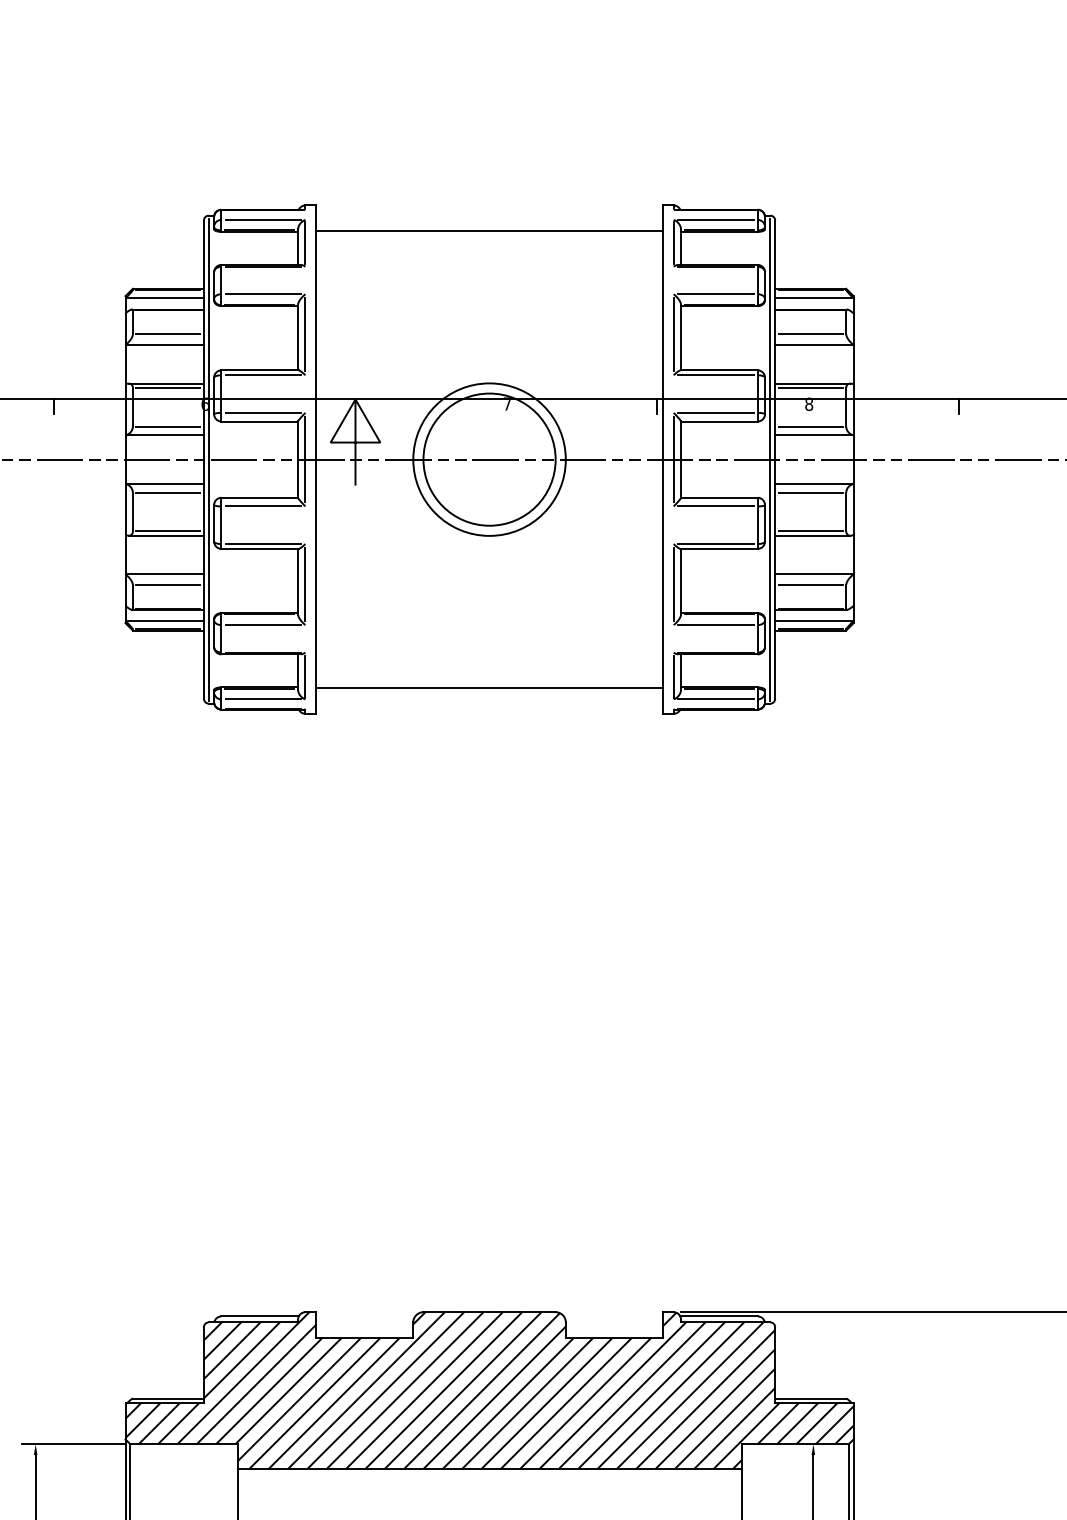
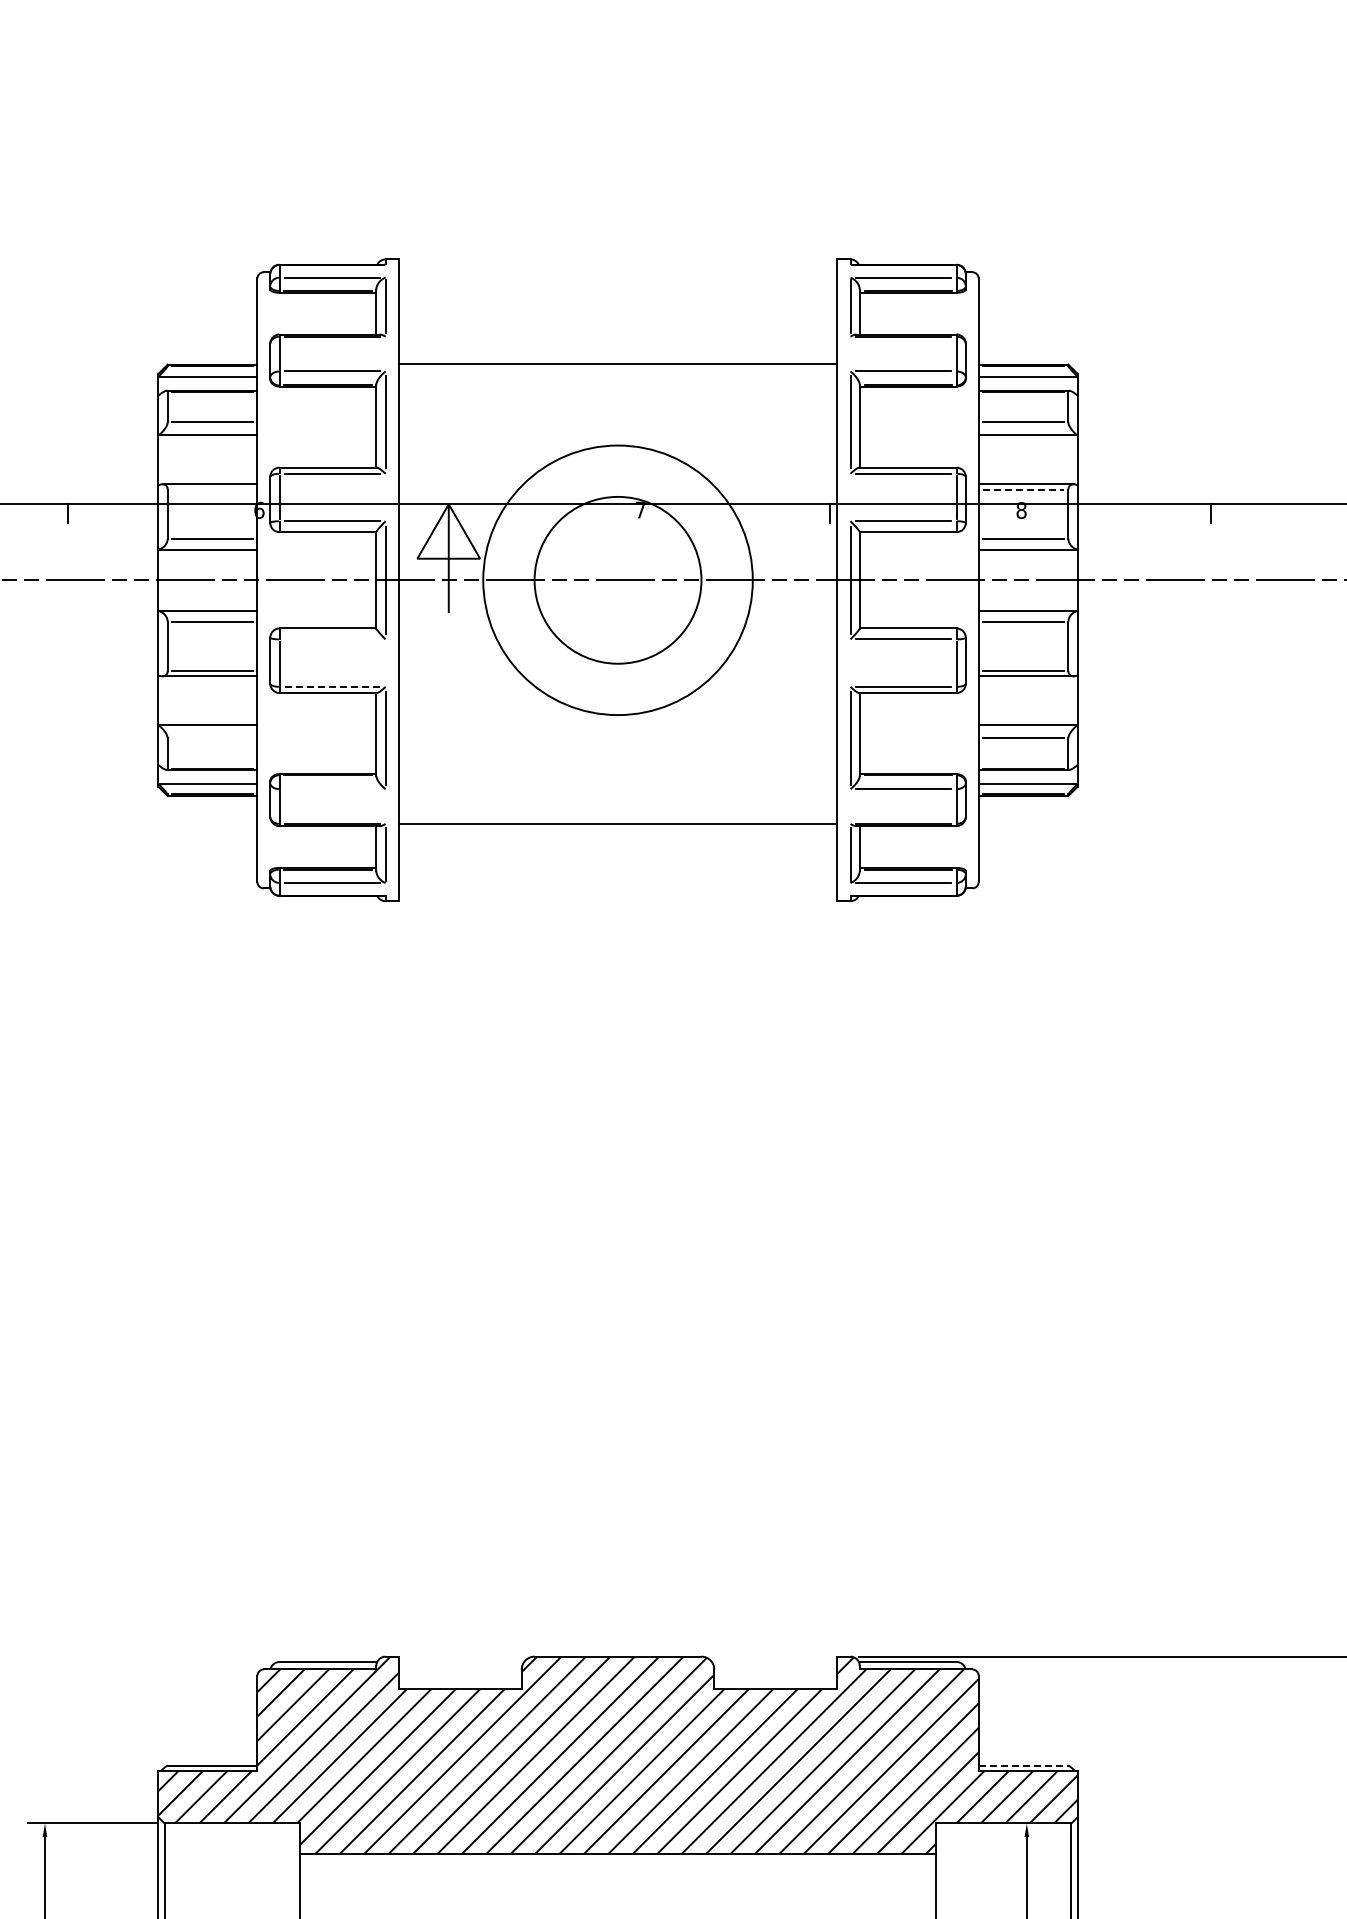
line: (489, 230) -> (617, 363), moved
line: (168, 387) -> (212, 489), removed
line: (810, 387) -> (1023, 489), solid -> dashed
line: (208, 459) -> (263, 580), removed
circle: (489, 459) -> (617, 580), size x1.4
line: (770, 459) -> (972, 580), removed
line: (263, 506) -> (332, 639), removed
line: (263, 543) -> (332, 686), solid -> dashed
line: (168, 584) -> (212, 738), removed
line: (263, 625) -> (332, 789), removed
line: (489, 688) -> (617, 824), moved
line: (810, 1398) -> (1023, 1765), solid -> dashed

